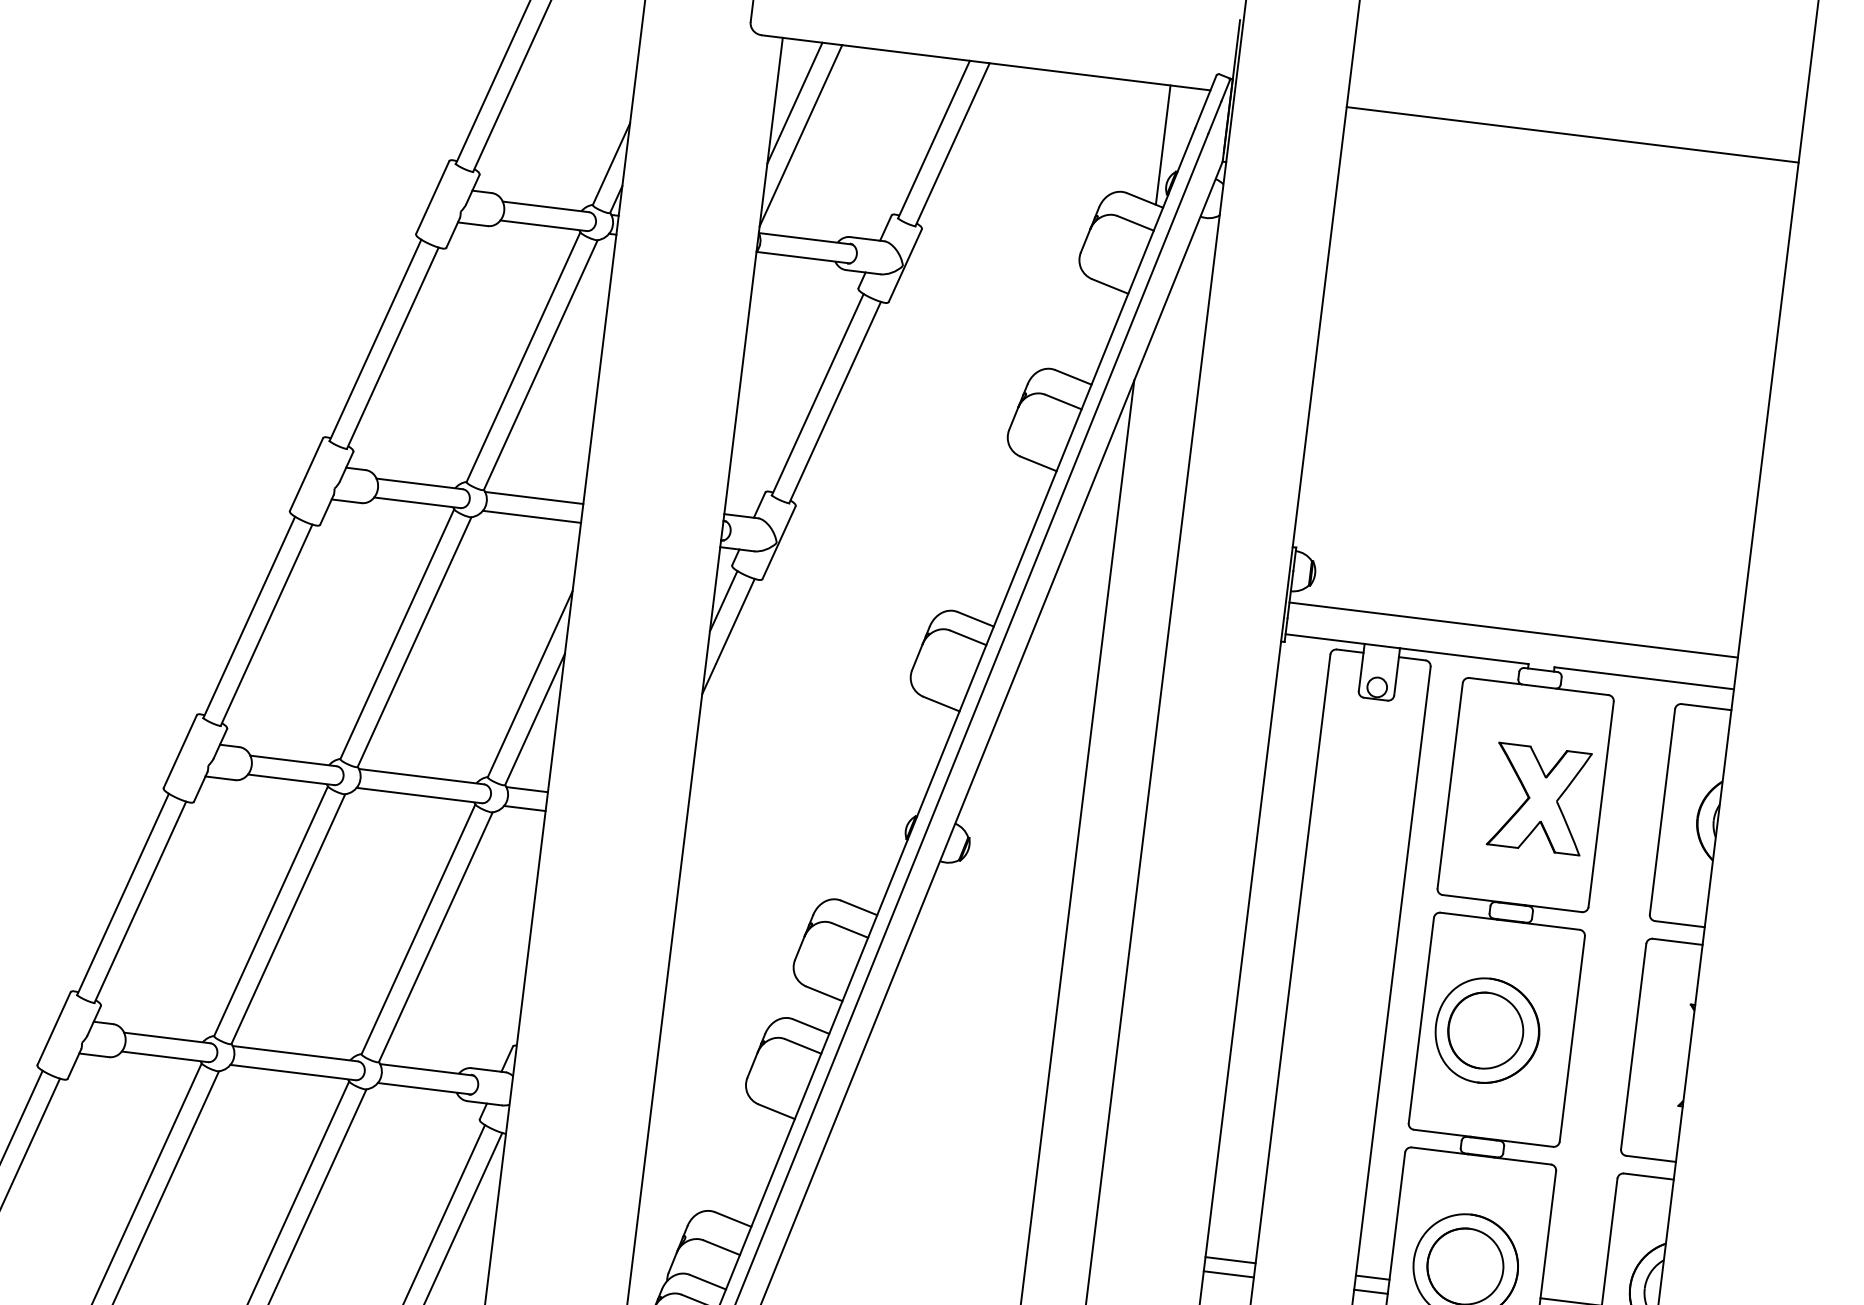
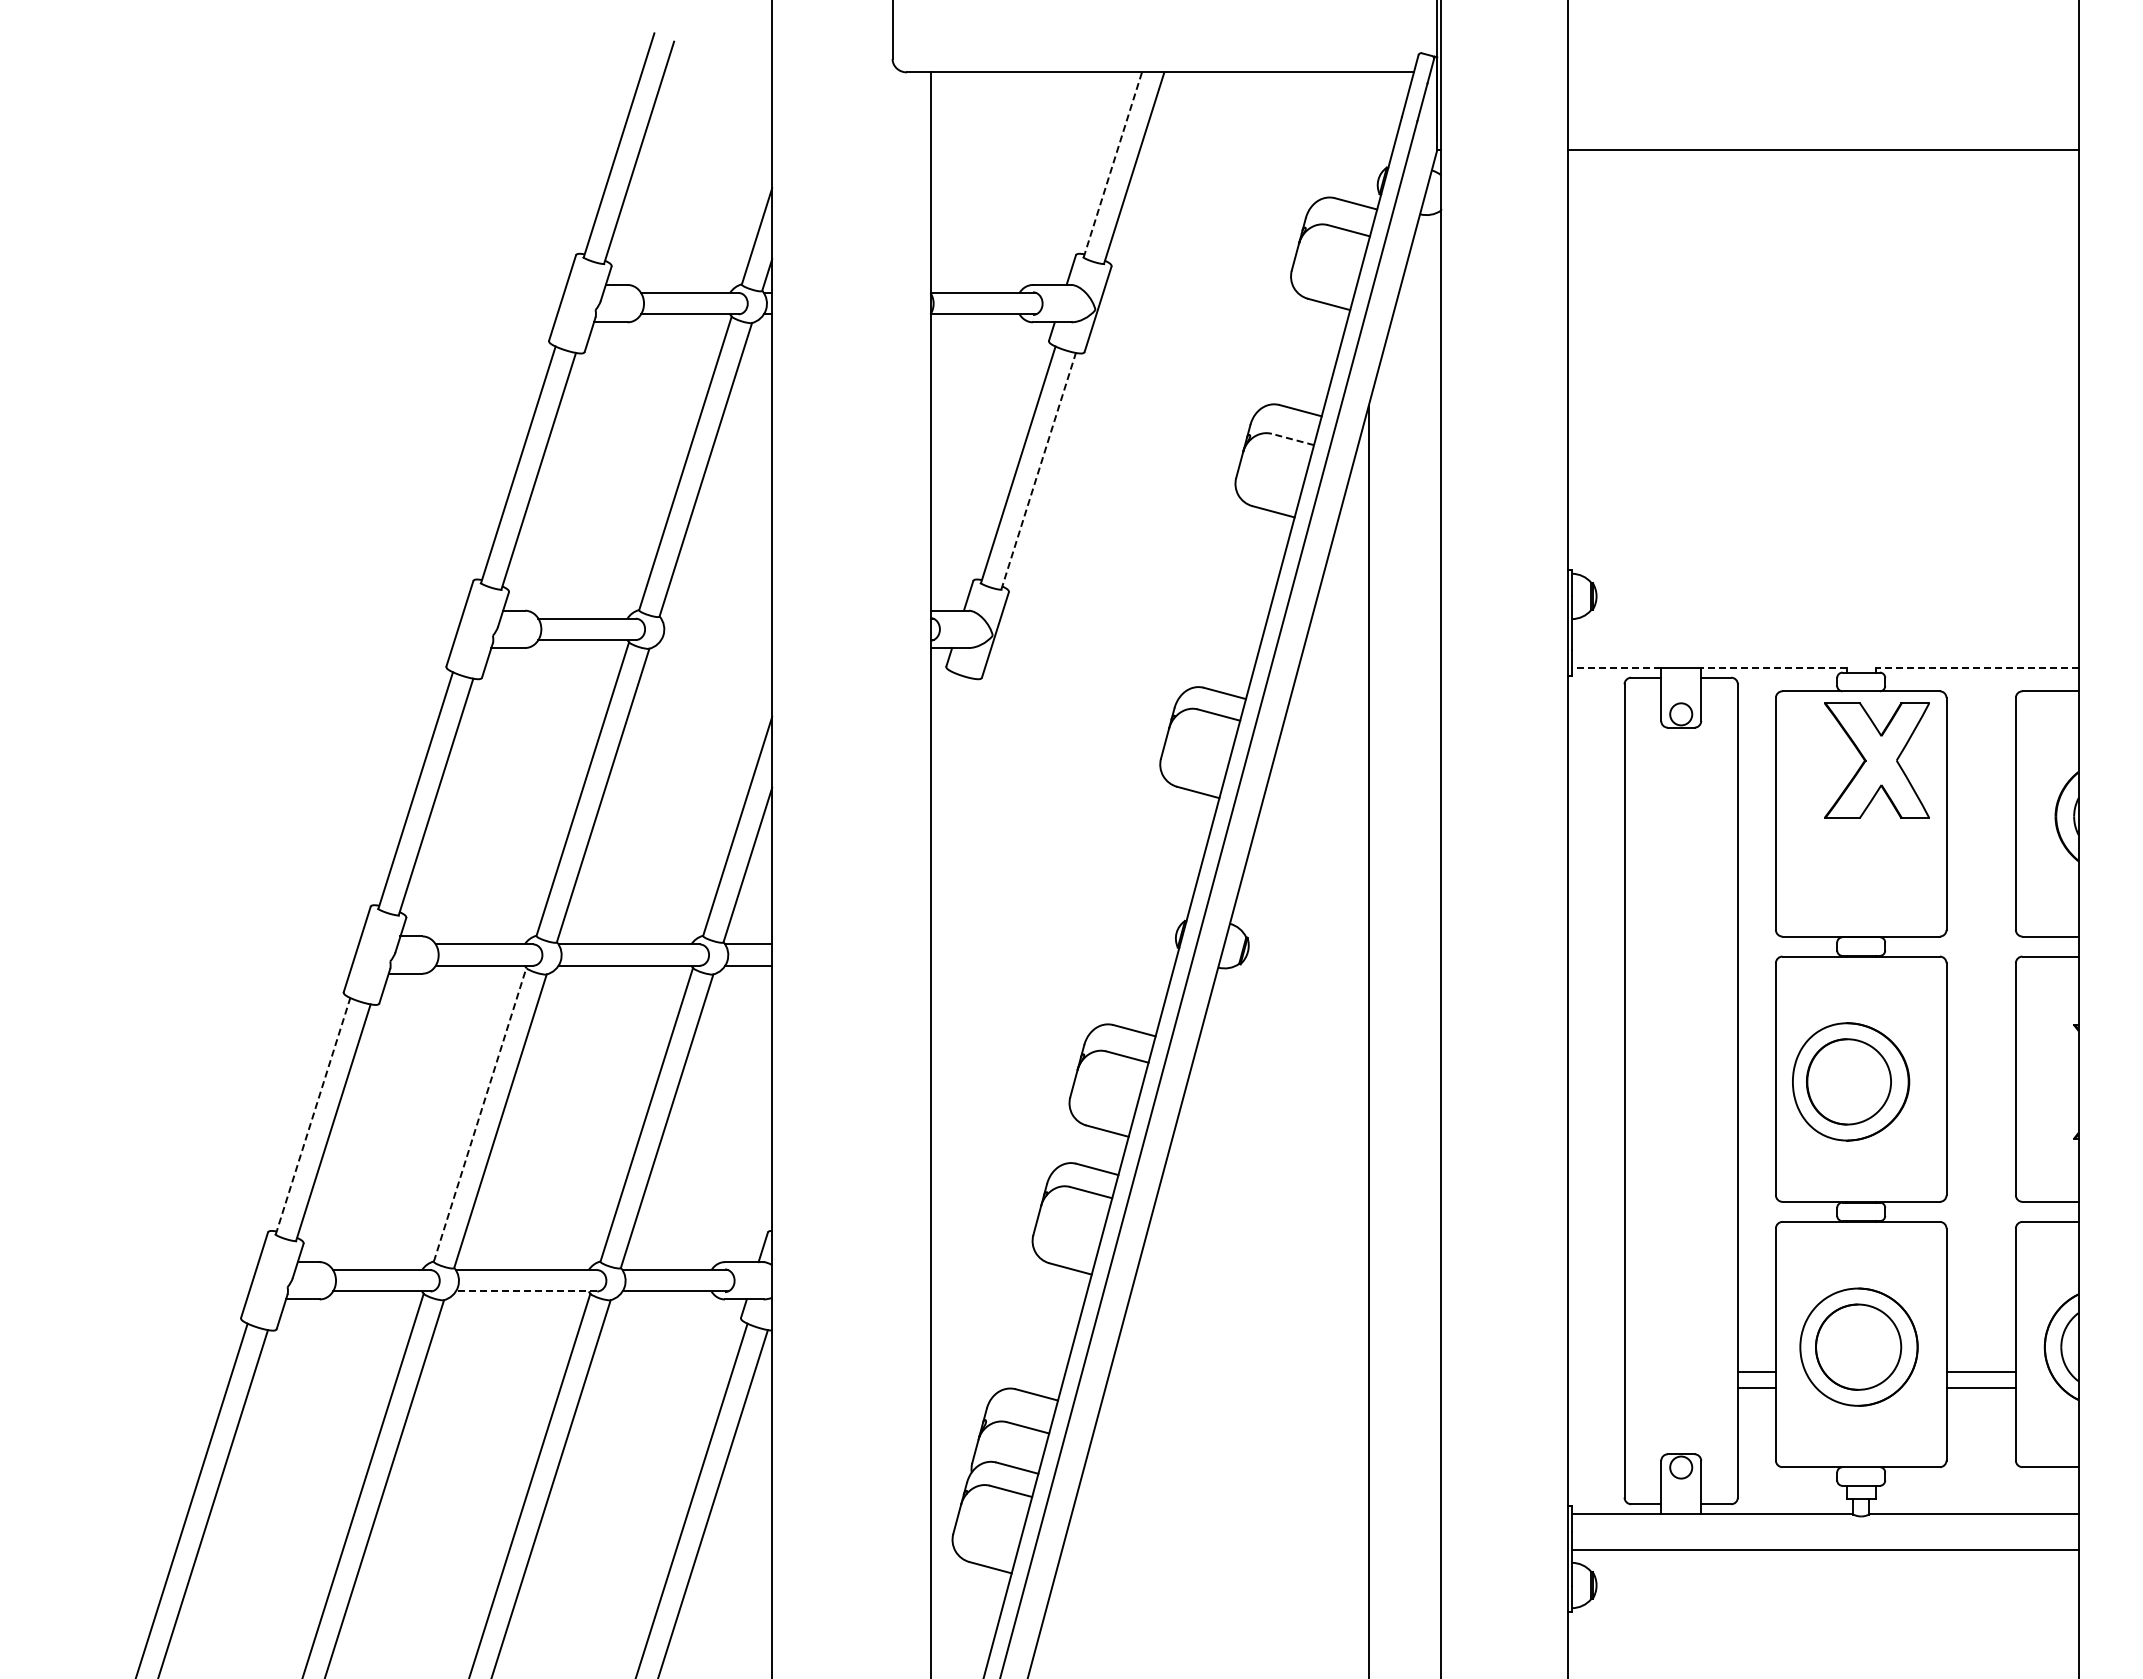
line: (794, 103) -> (952, 143), removed
line: (1571, 134) -> (1822, 150), moved
line: (800, 135) -> (963, 178), removed
line: (933, 139) -> (1112, 164), solid -> dashed
line: (1163, 144) -> (1368, 139), removed
line: (835, 401) -> (1038, 470), solid -> dashed
line: (1063, 401) -> (1292, 439), solid -> dashed
line: (534, 497) -> (716, 618), removed
line: (531, 517) -> (716, 640), removed
line: (723, 600) -> (941, 707), removed
line: (1513, 629) -> (1824, 631), removed
line: (728, 636) -> (951, 746), removed
line: (1325, 638) -> (1616, 667), solid -> dashed
line: (1463, 655) -> (1773, 667), solid -> dashed
line: (1643, 678) -> (1976, 667), solid -> dashed
part: (1538, 798) -> (1876, 760), moved
line: (123, 893) -> (313, 1115), solid -> dashed
line: (271, 910) -> (480, 1114), solid -> dashed
line: (292, 1072) -> (526, 1291), solid -> dashed
line: (1229, 1260) -> (1595, 1372), removed
line: (1228, 1274) -> (1595, 1388), removed

